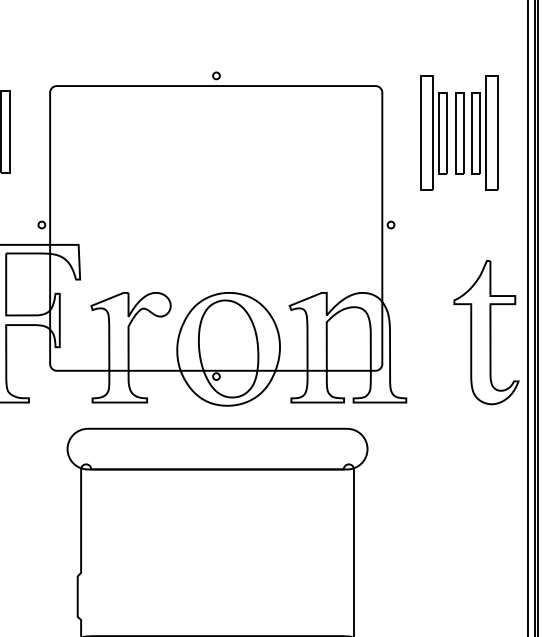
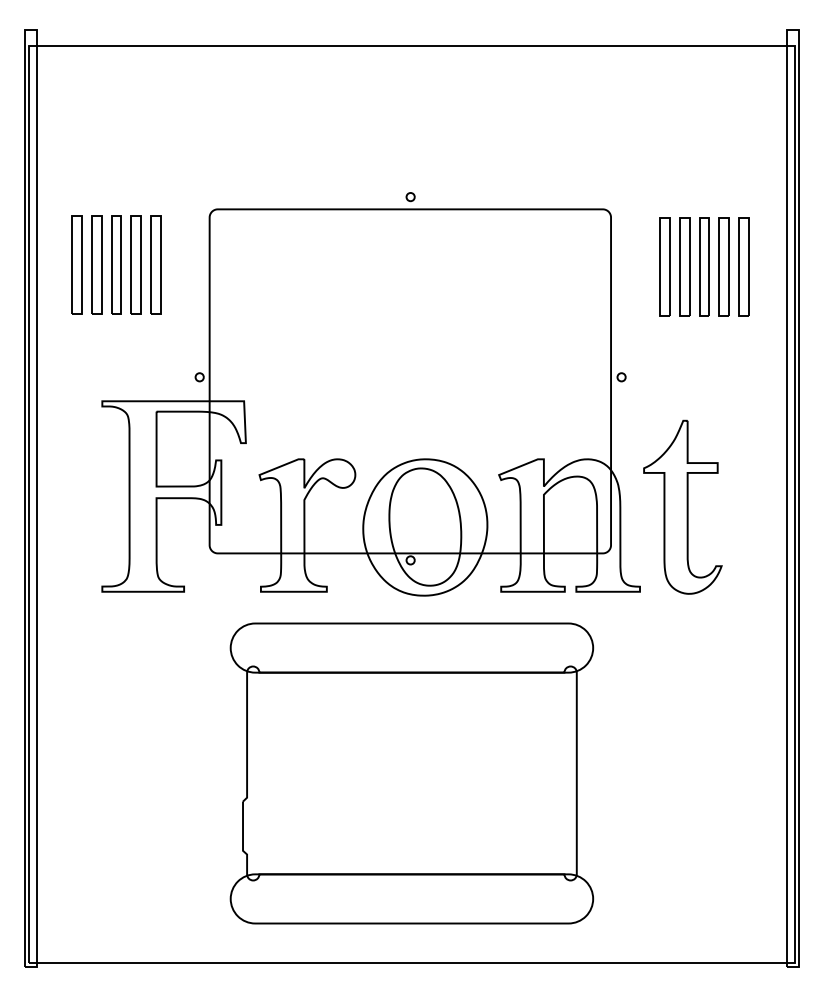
part: (426, 133) -> (664, 266), size x0.71
part: (491, 133) -> (743, 266), size x0.71
part: (486, 331) -> (682, 506), moved

